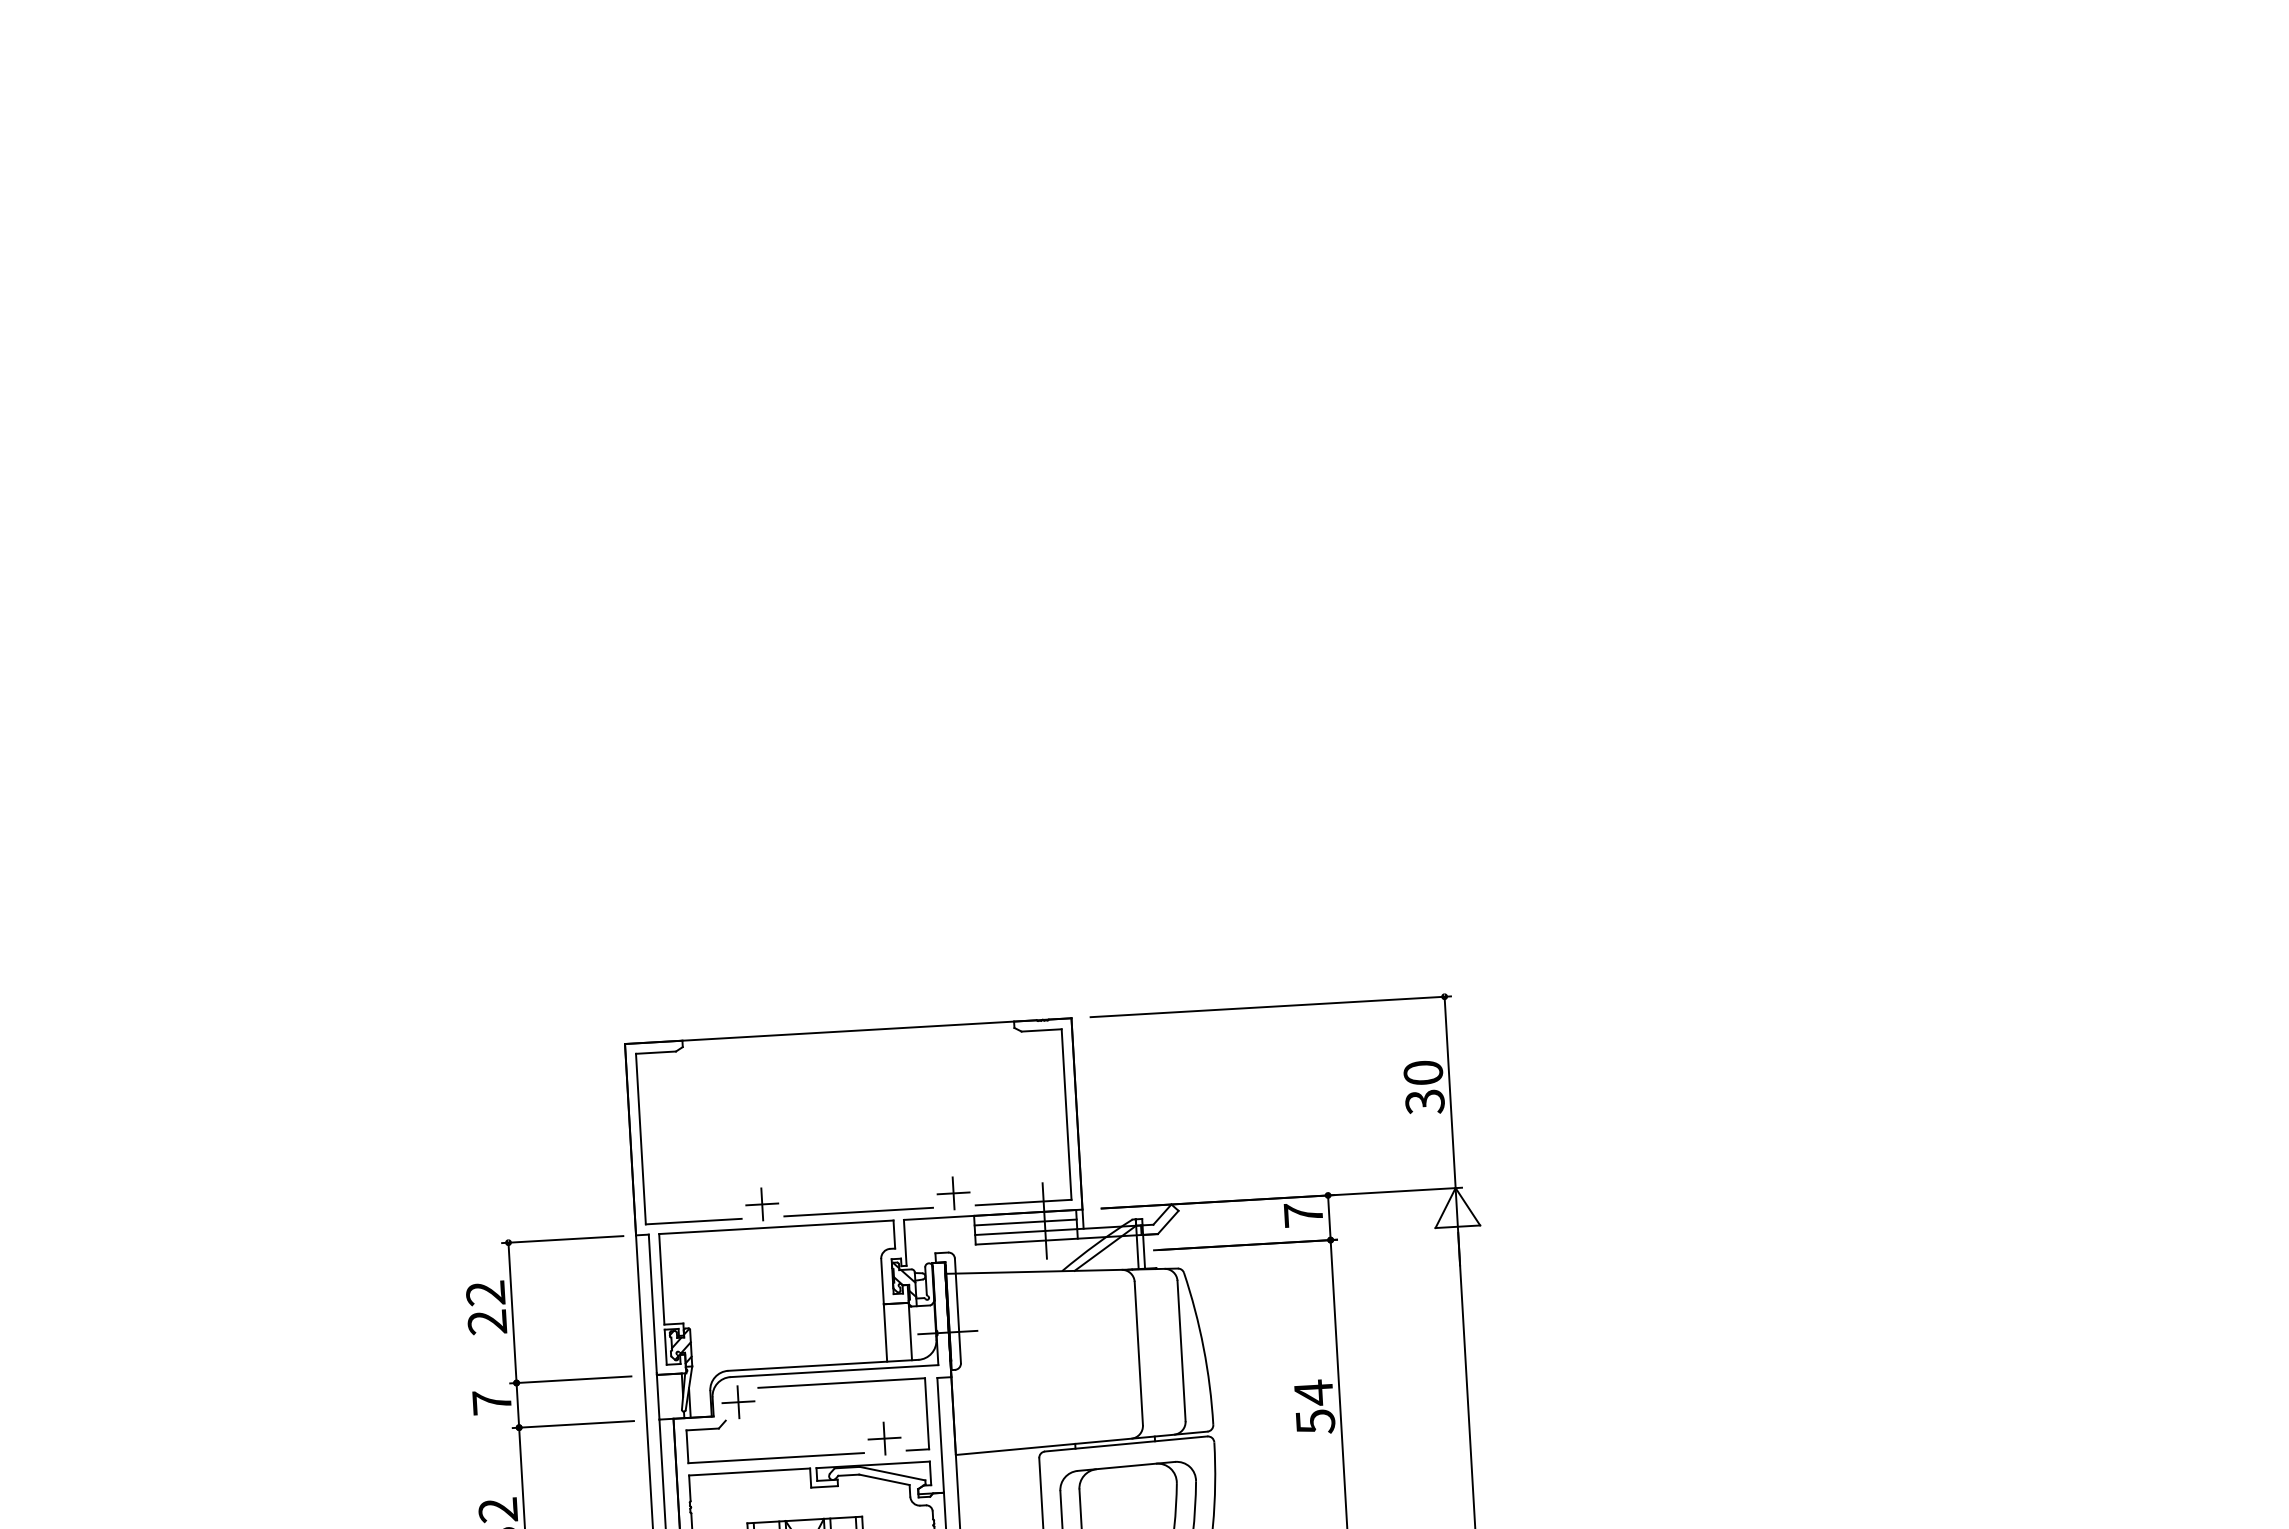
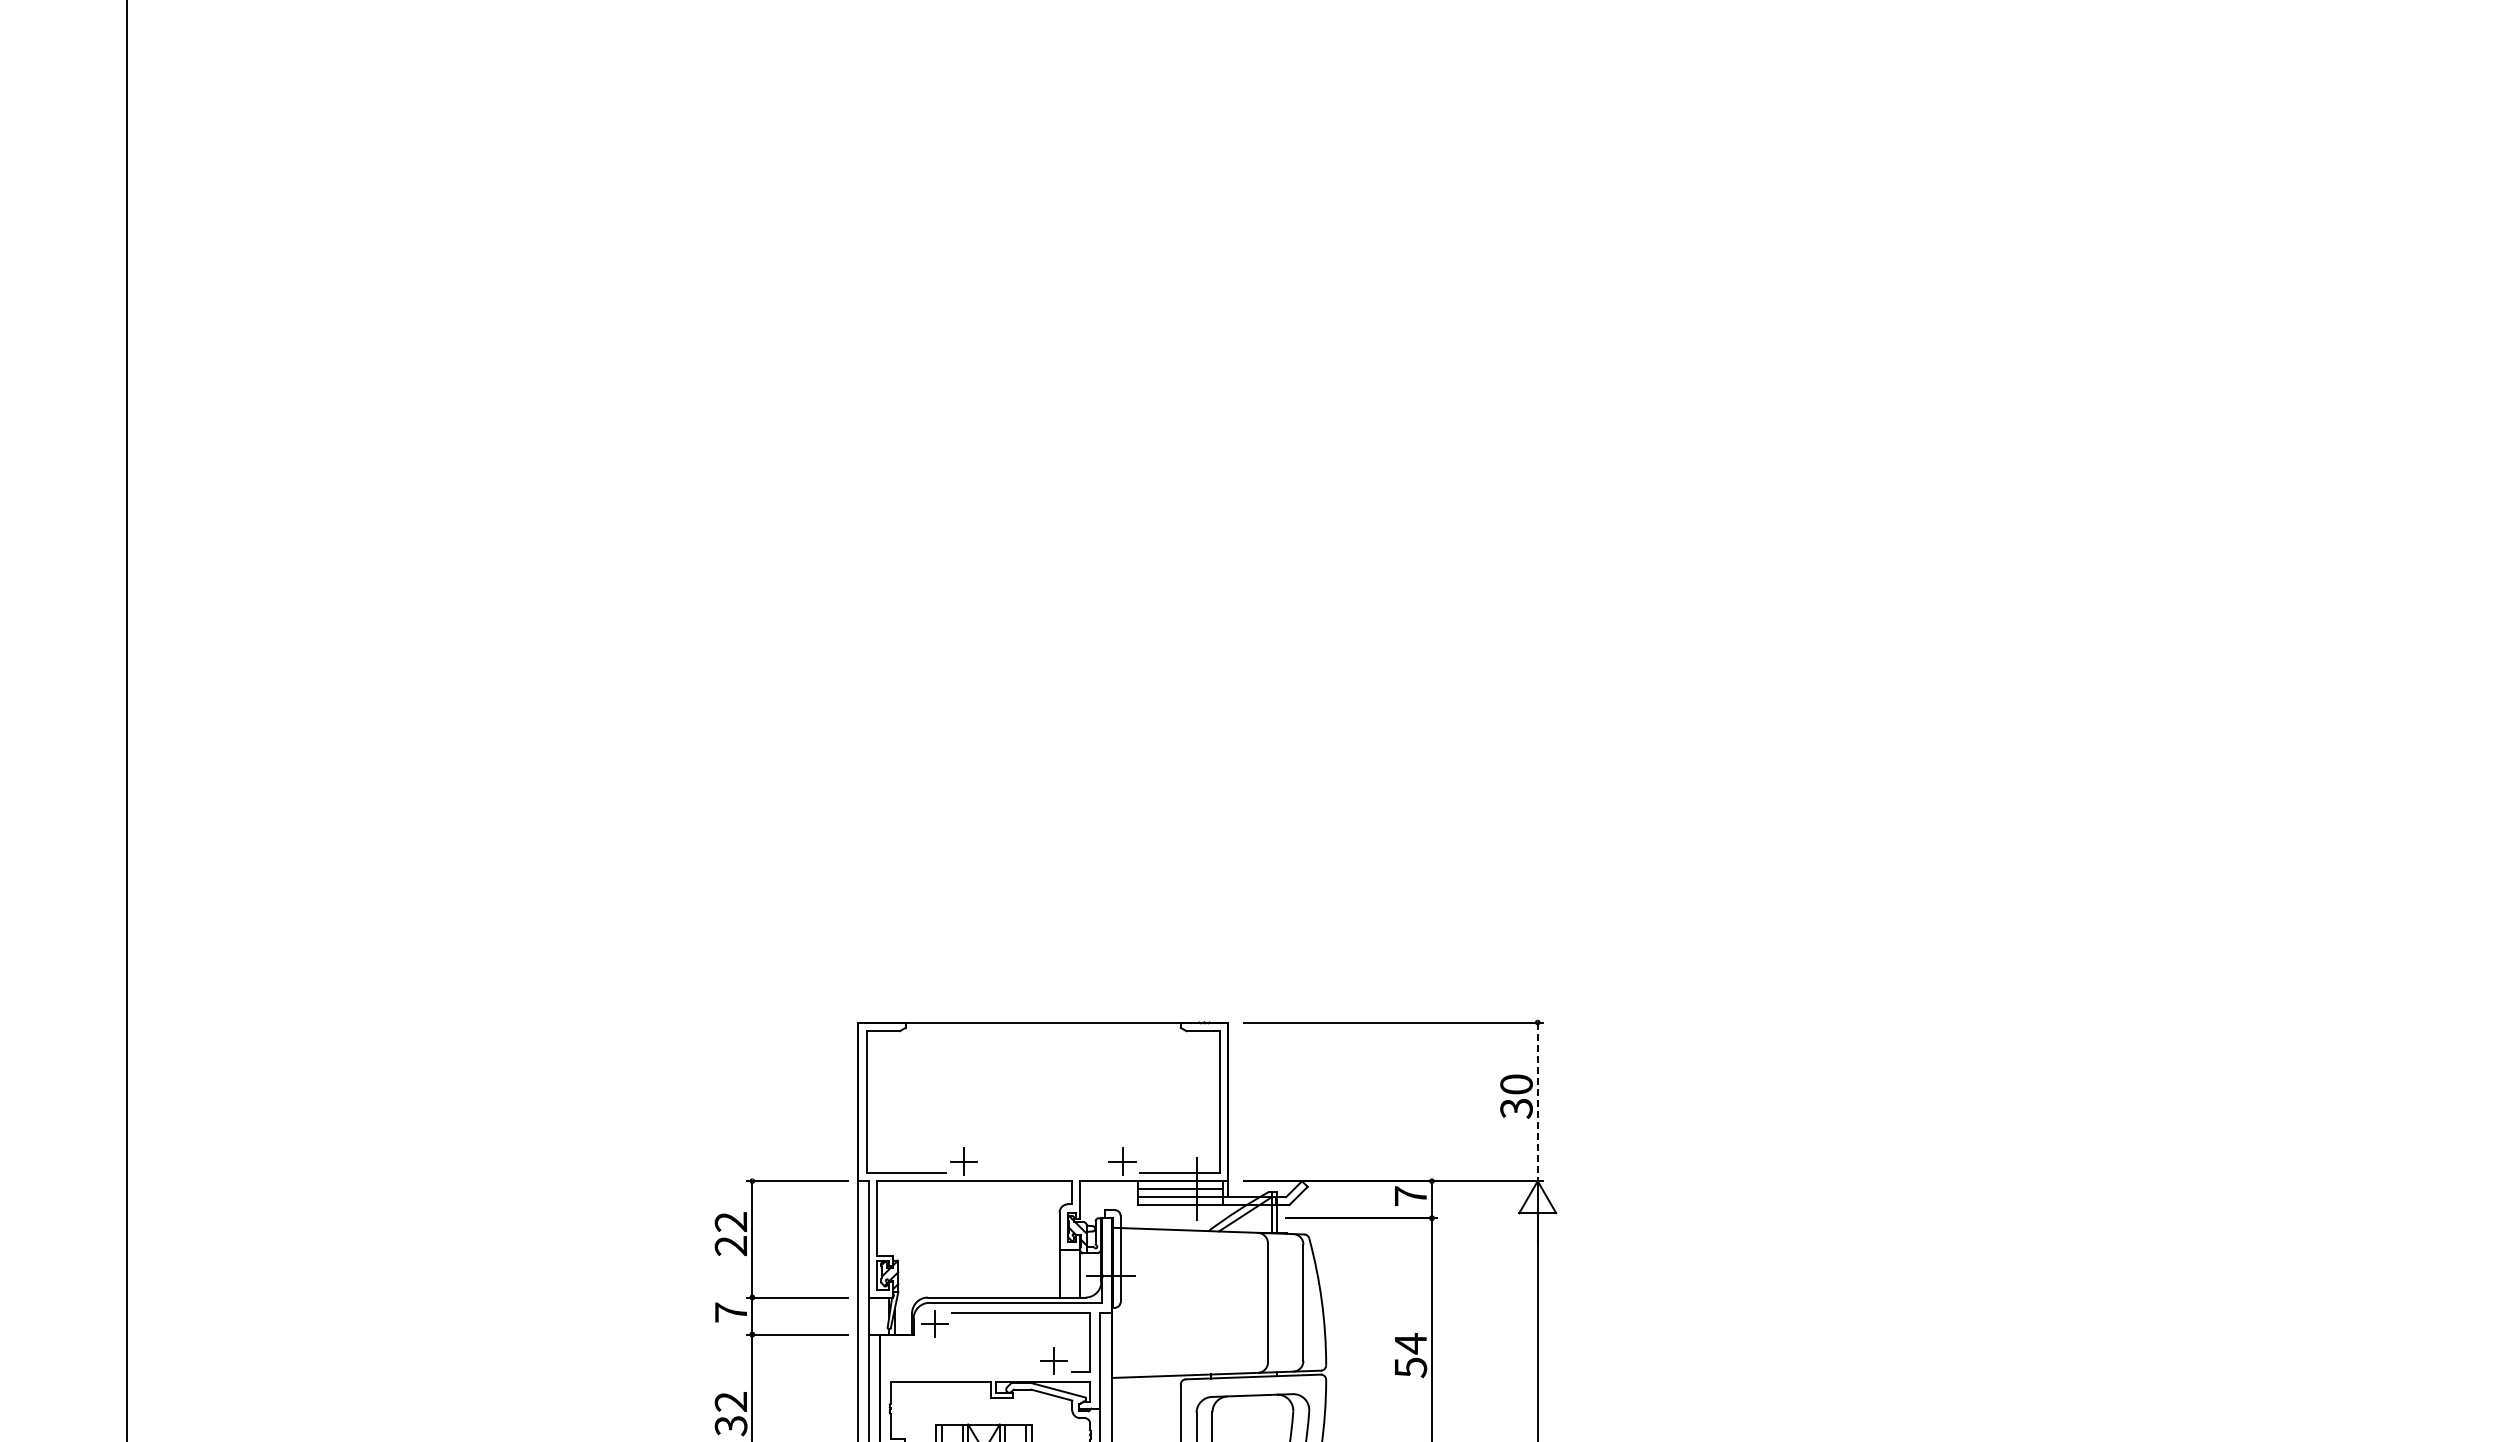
line: (1449, 1093) -> (1537, 1102), solid -> dashed
line: (857, 1212) -> (1042, 1172), removed
part: (776, 1457) -> (963, 1371), removed

